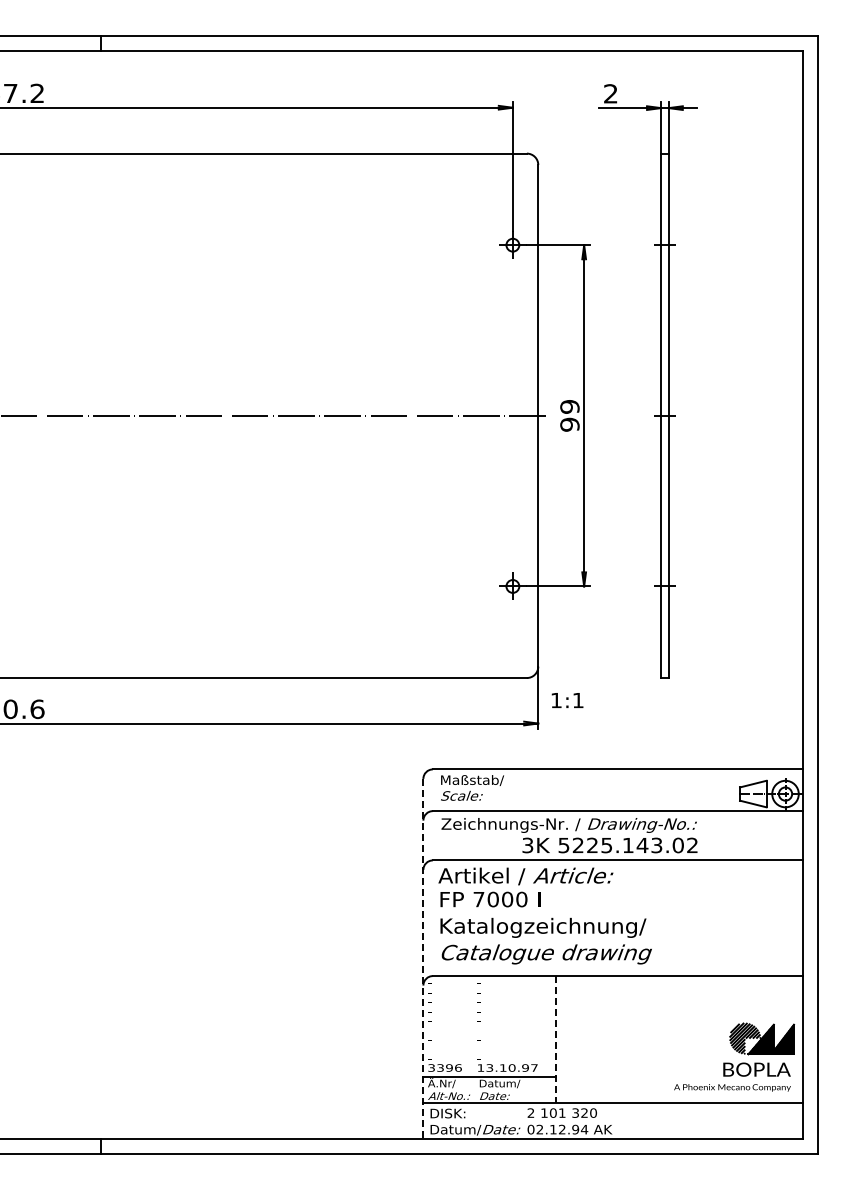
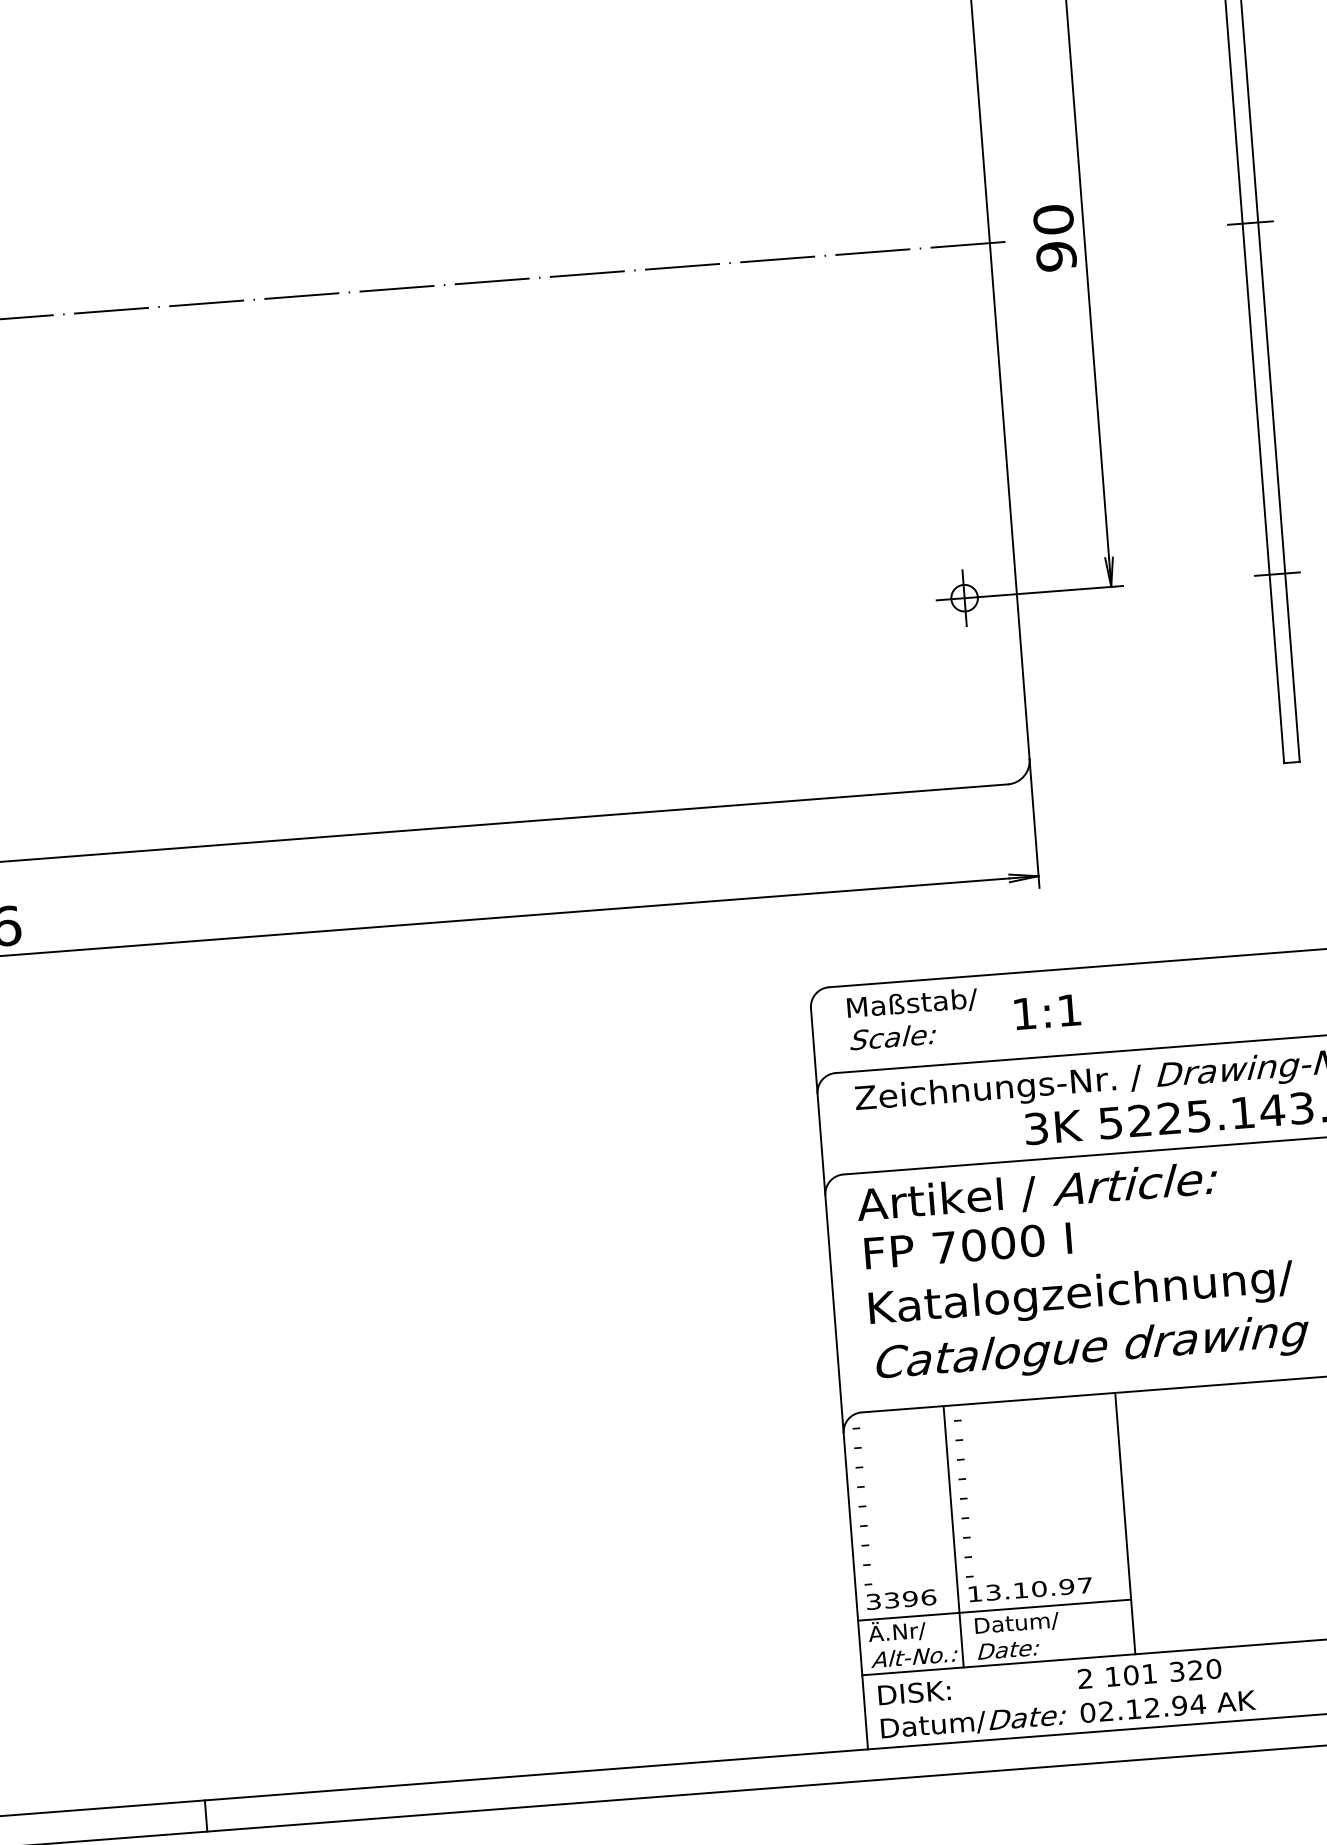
text: (569, 406) -> (1052, 218), 99 -> 90
text: (567, 700) -> (1047, 1012), moved
line: (423, 959) -> (839, 1379), dashed -> solid
line: (472, 1039) -> (953, 1536), added
line: (556, 1039) -> (1126, 1523), dashed -> solid

